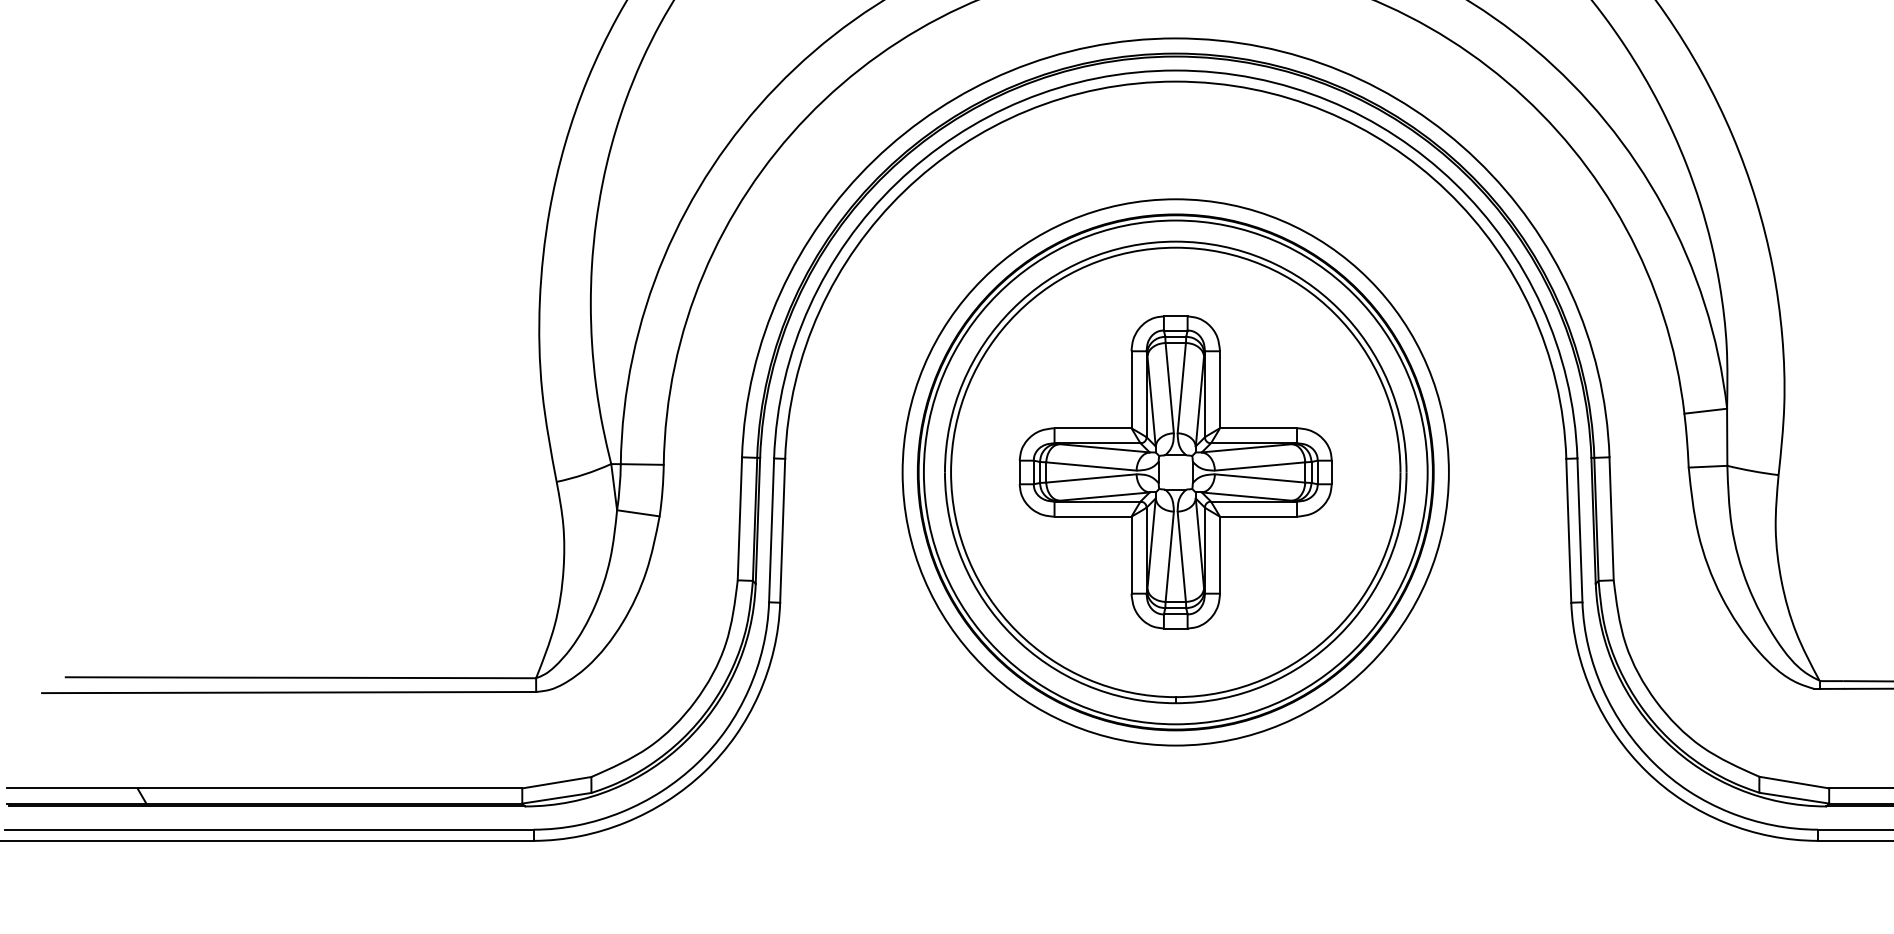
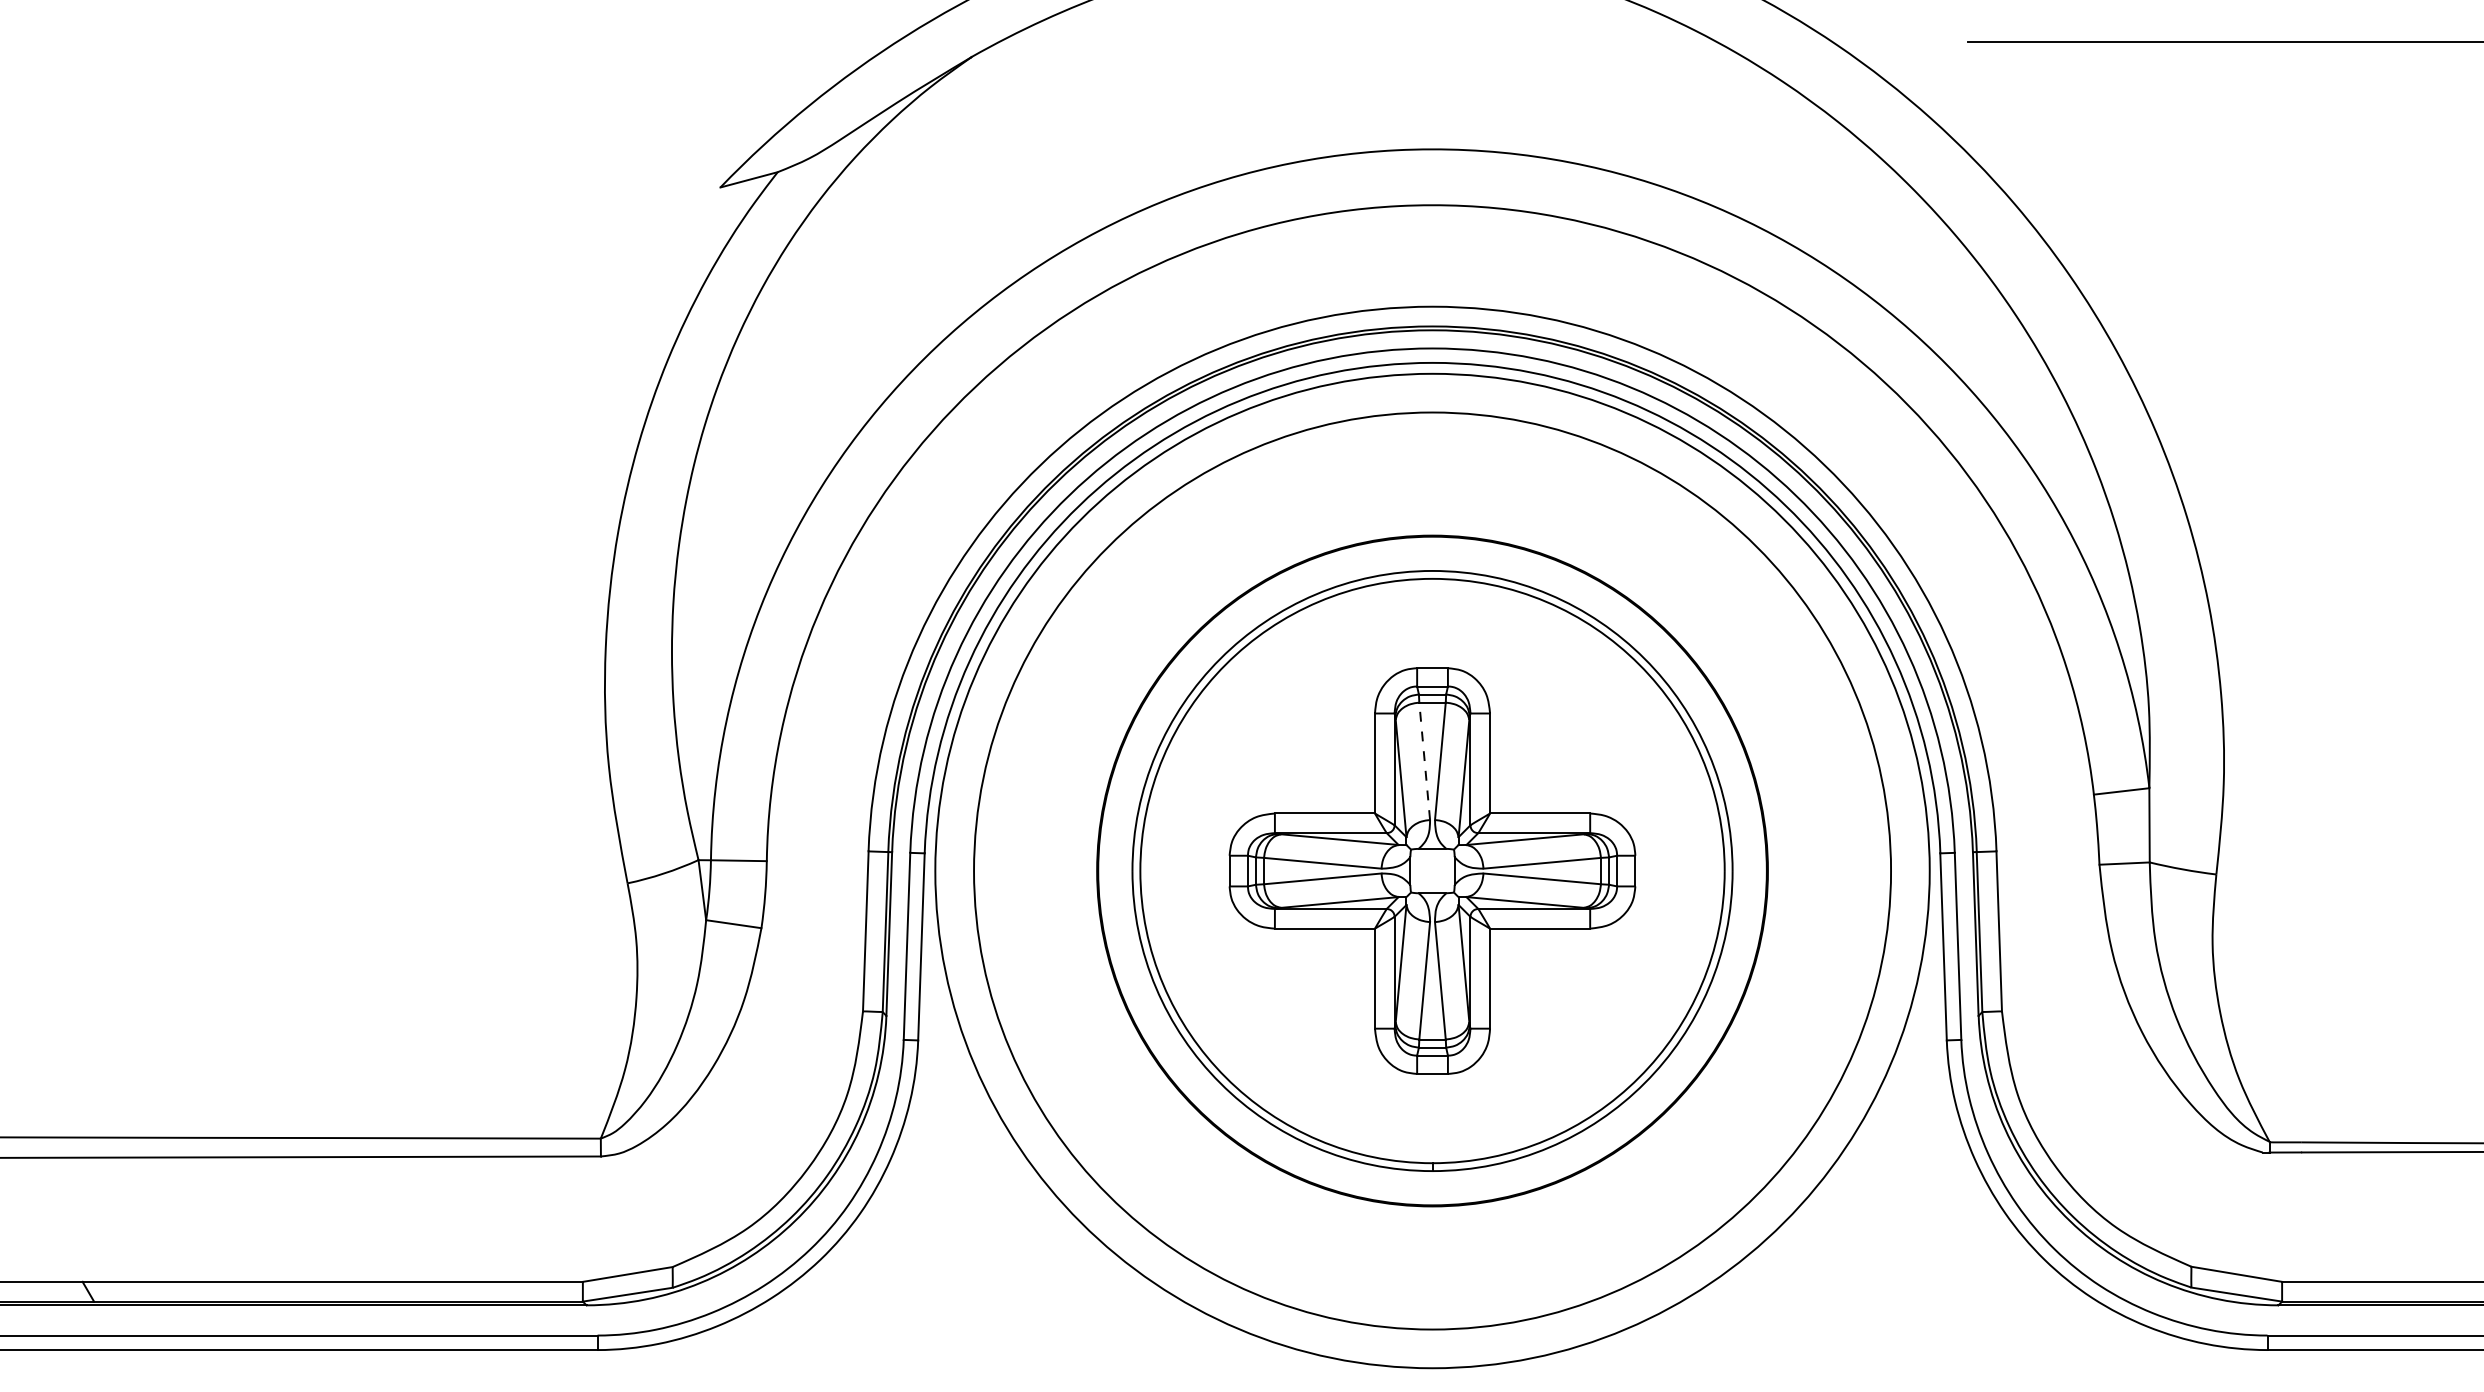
line: (1169, 388) -> (1424, 761), solid -> dashed
circle: (1175, 472) -> (1432, 870), size x1.4
circle: (1175, 472) -> (1432, 870), size x1.4

